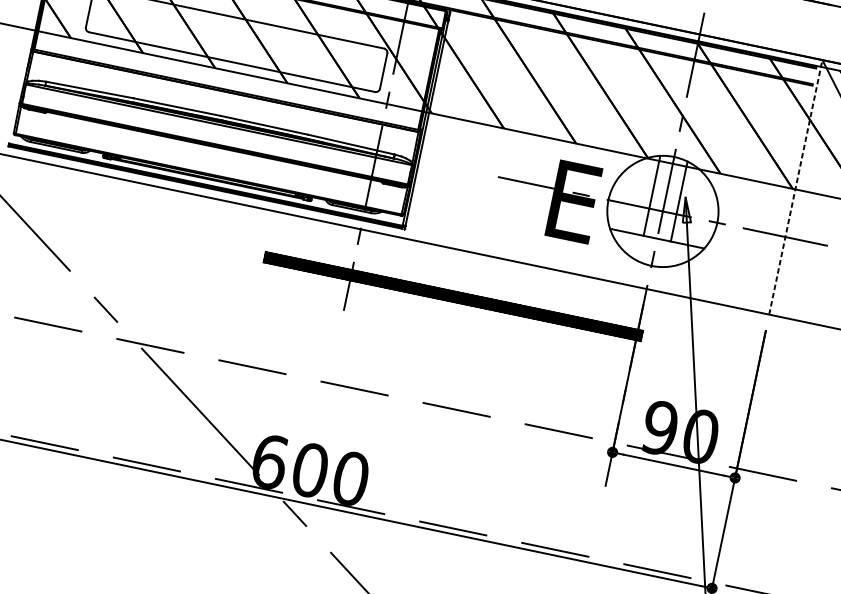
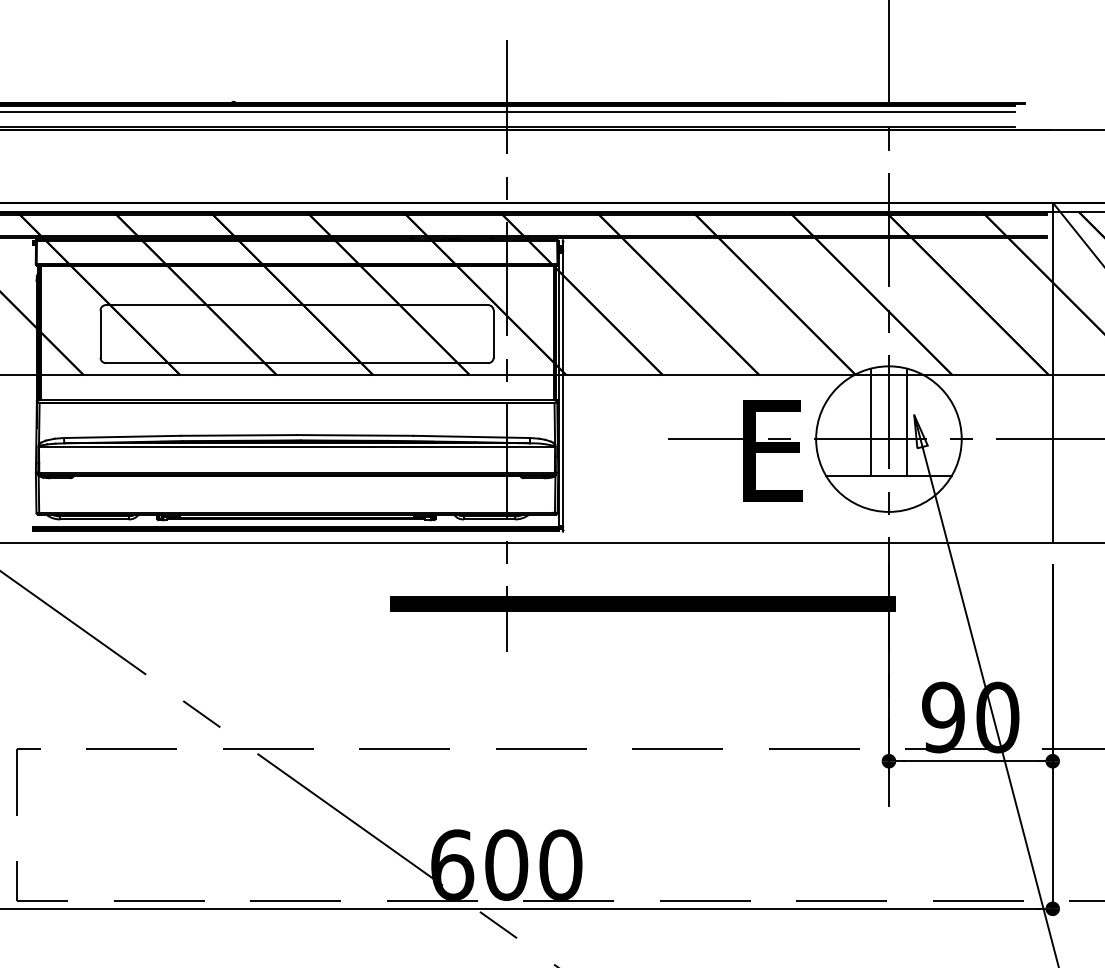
line: (795, 187) -> (1052, 372), dashed -> solid

